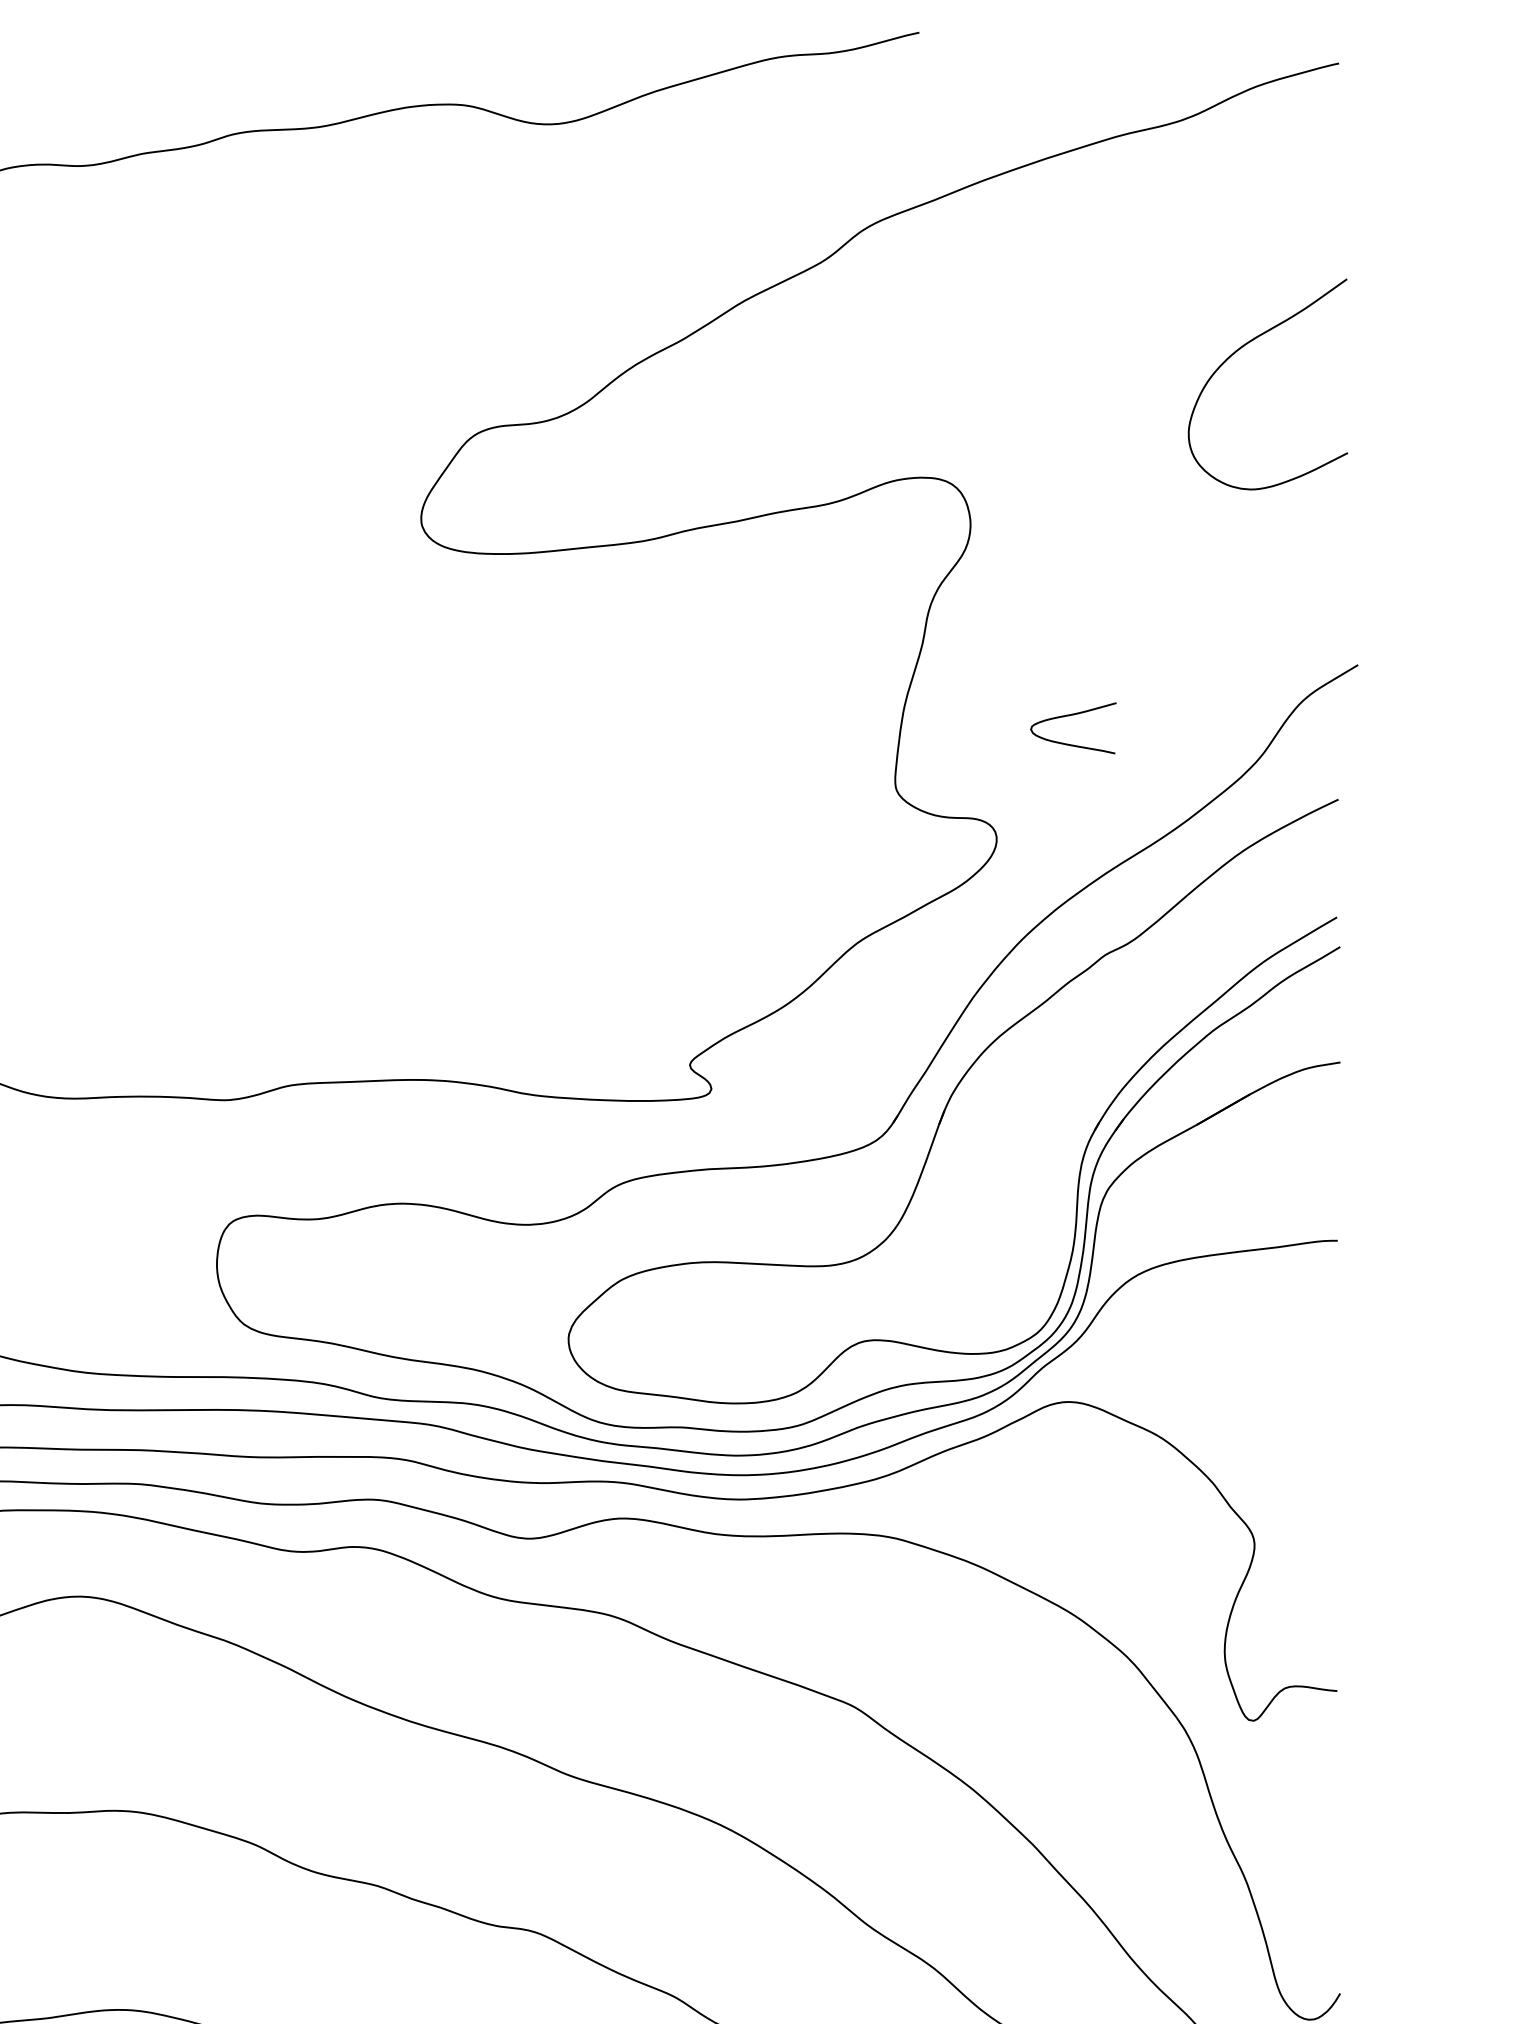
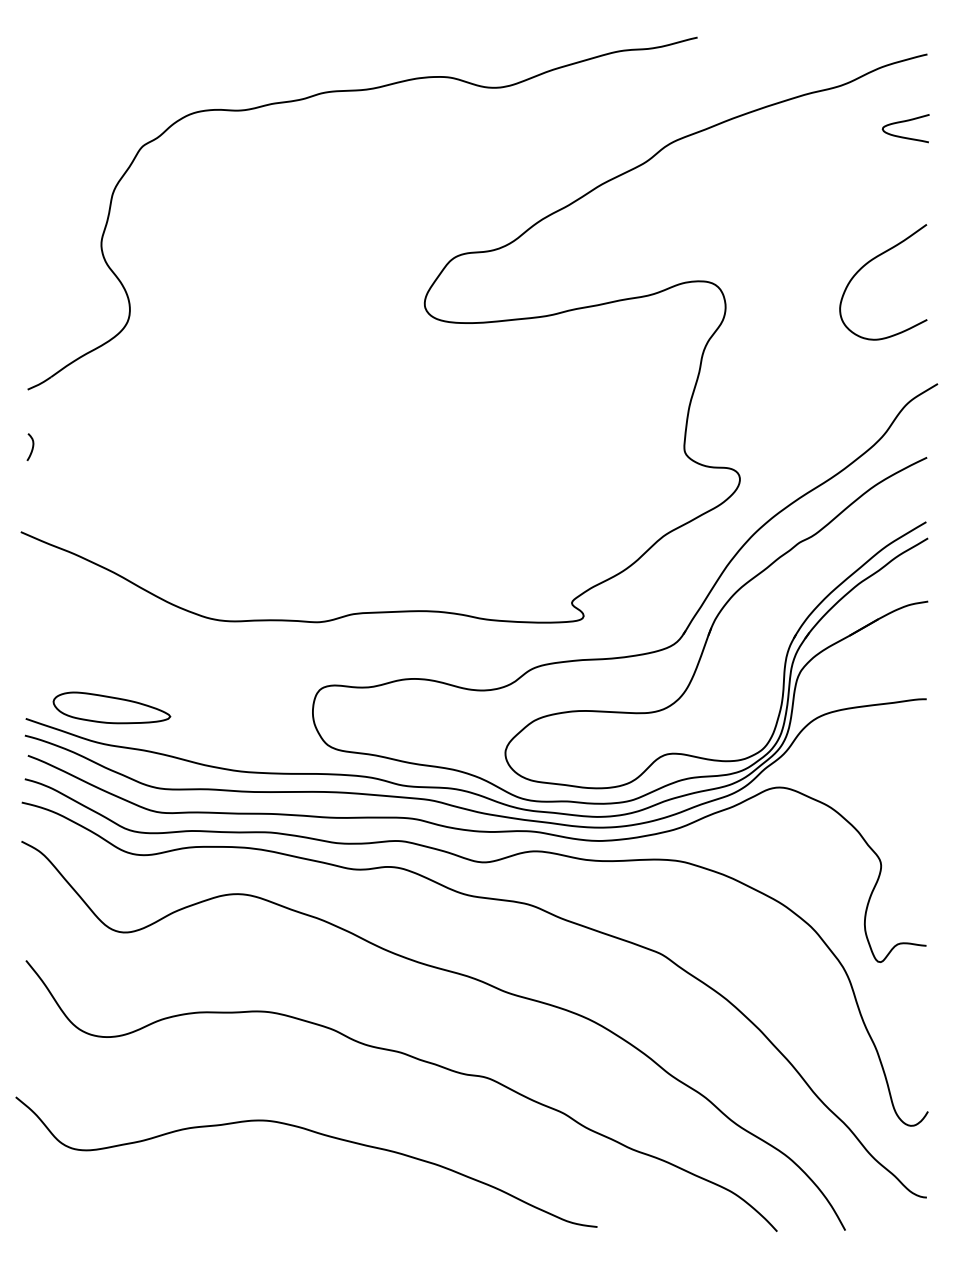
curve: (1236, 353) -> (866, 265), moved
curve: (1070, 717) -> (904, 122), moved

